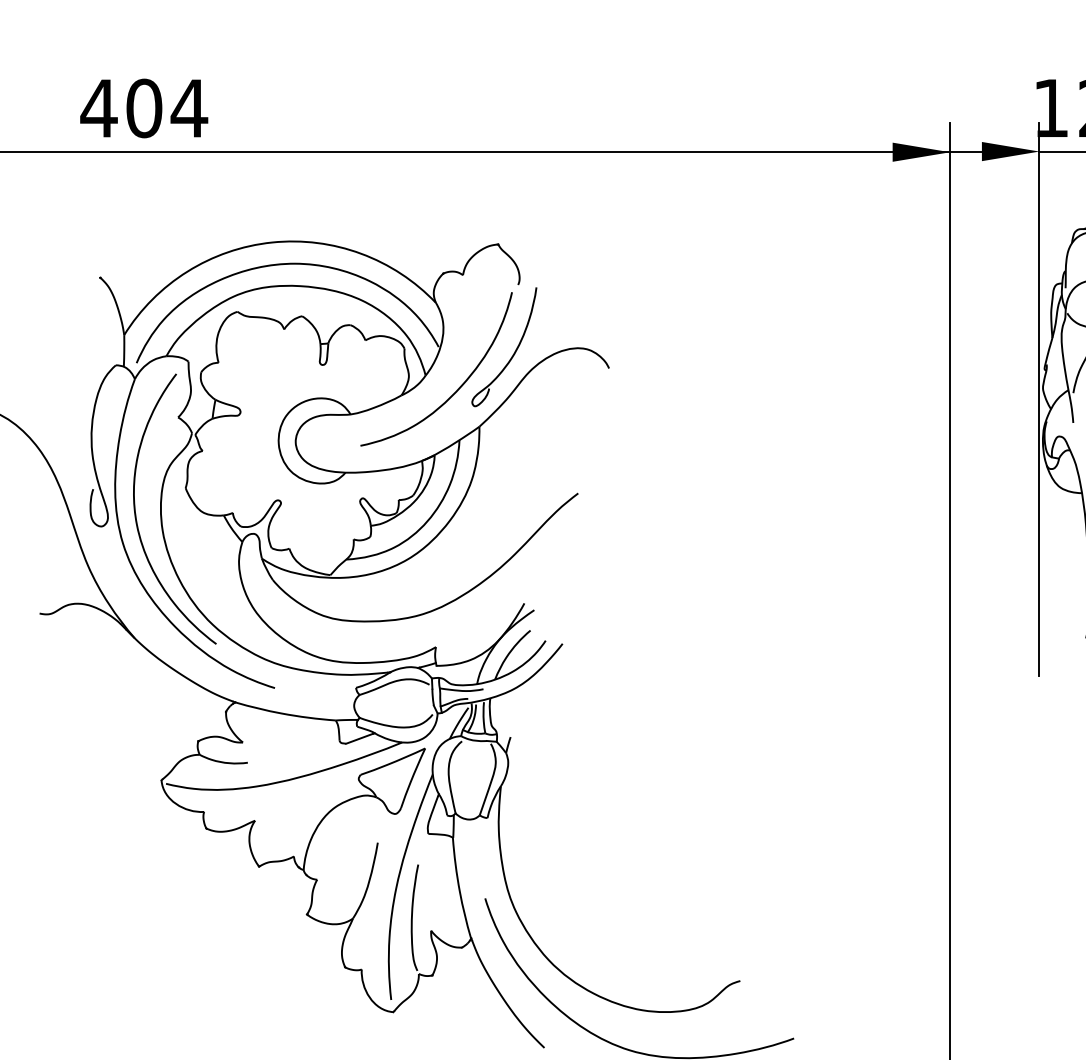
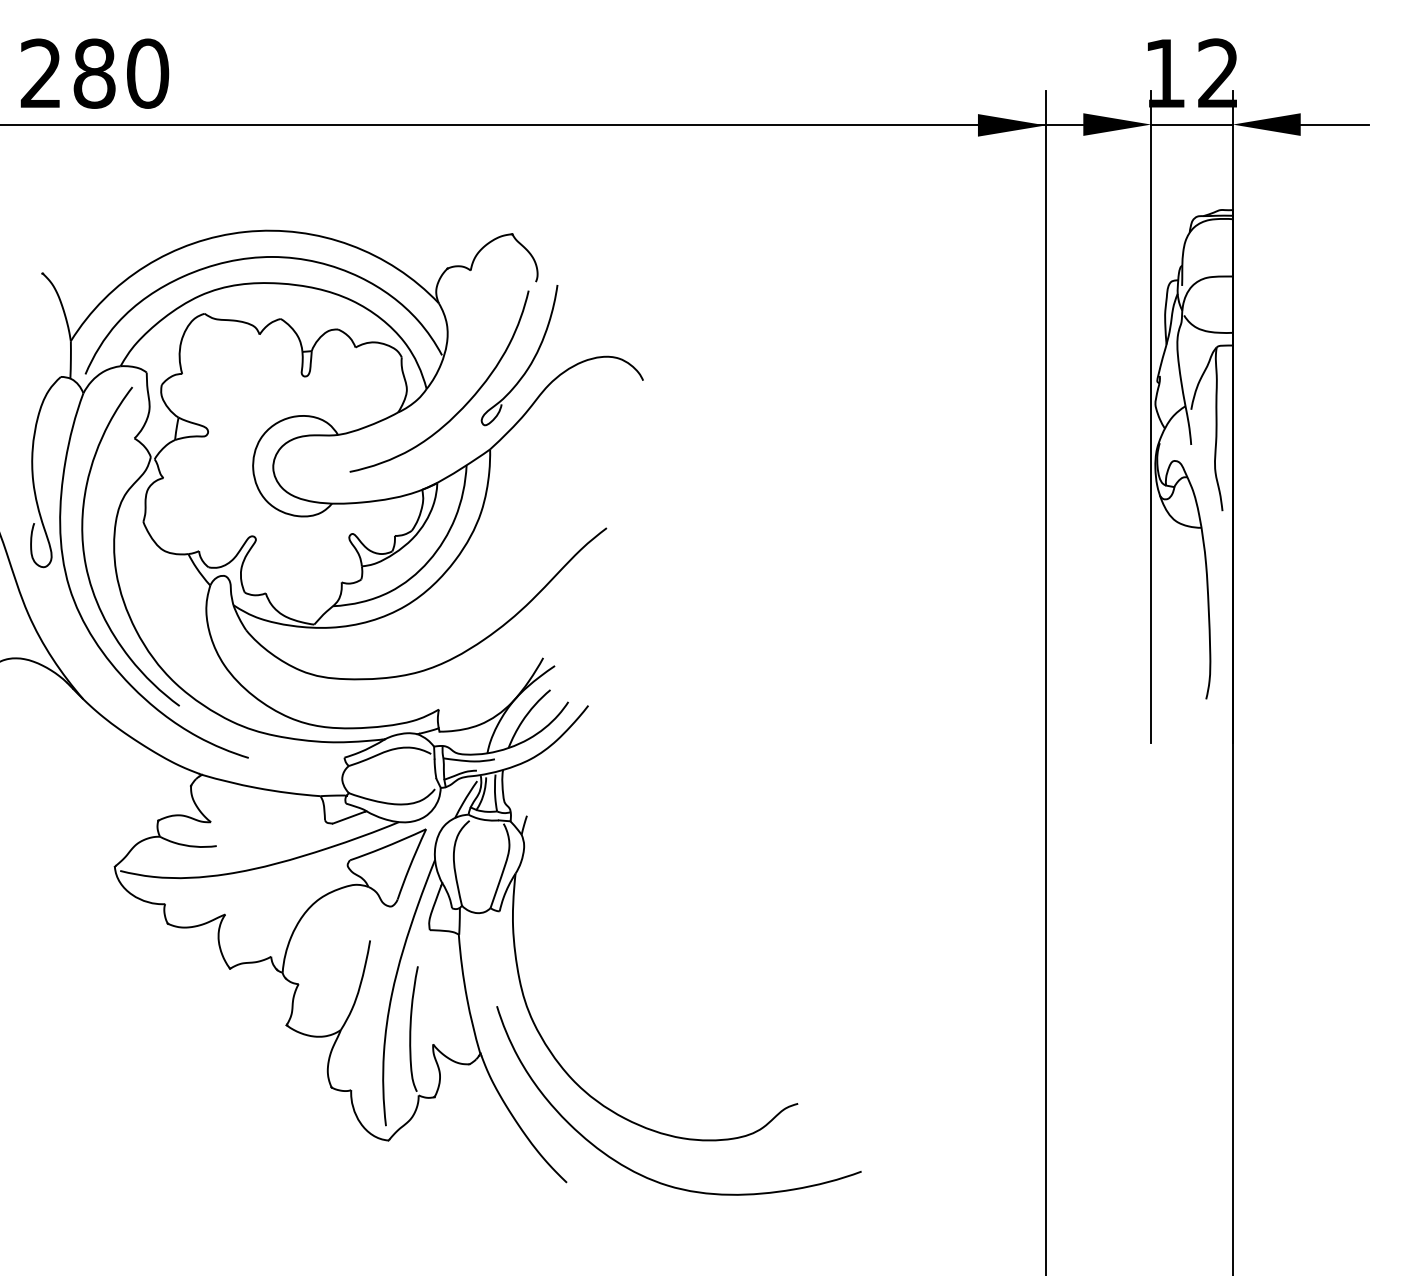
text: (143, 108) -> (93, 73), 404 -> 280

